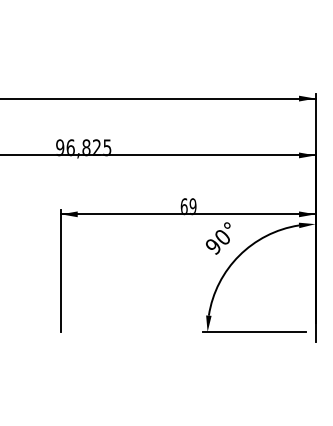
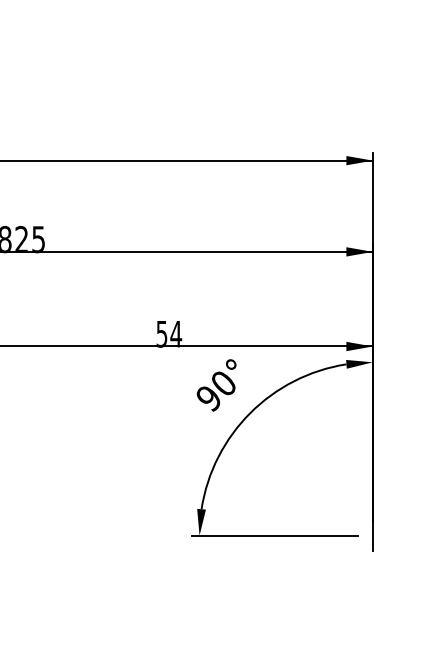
text: (188, 206) -> (168, 333), 69 -> 54

